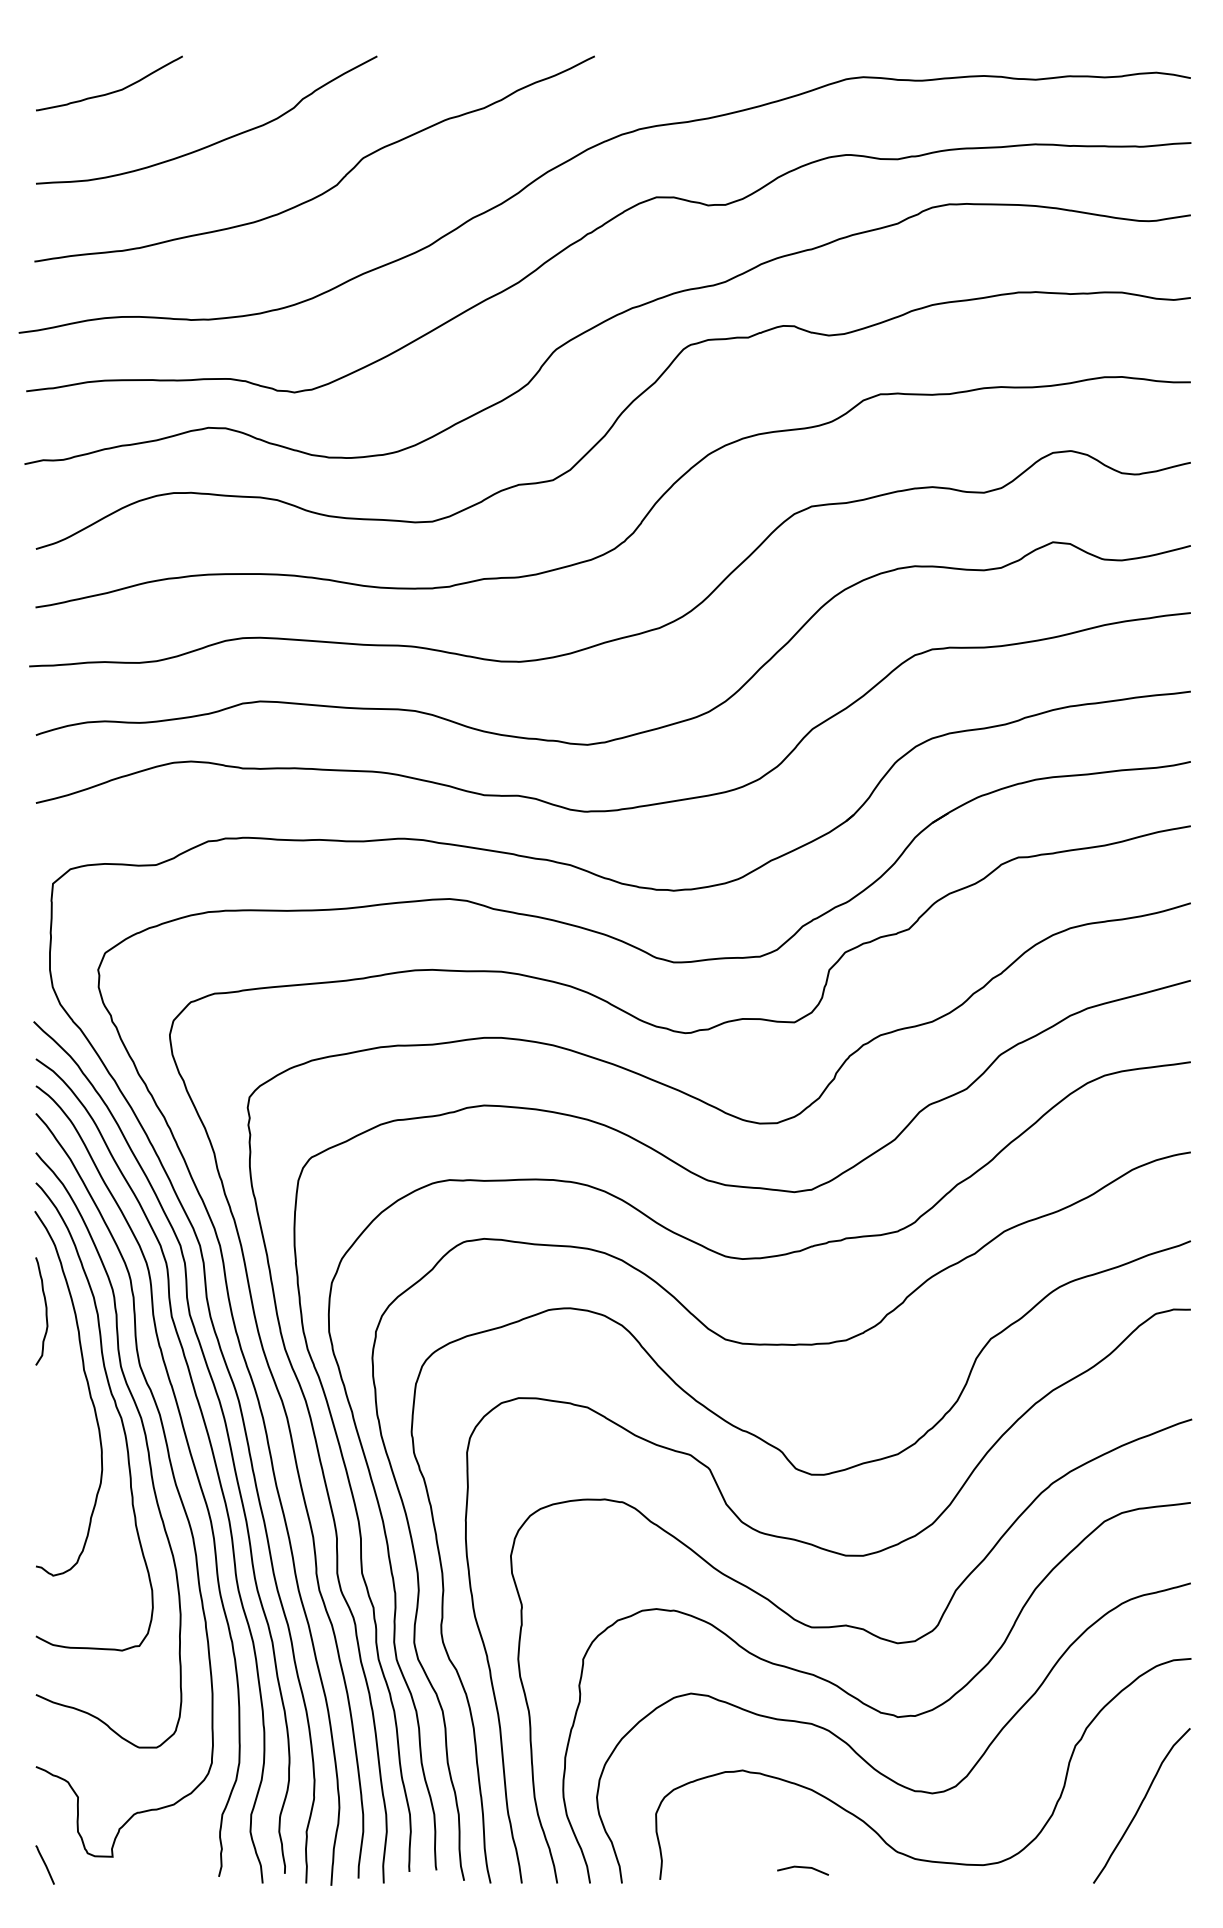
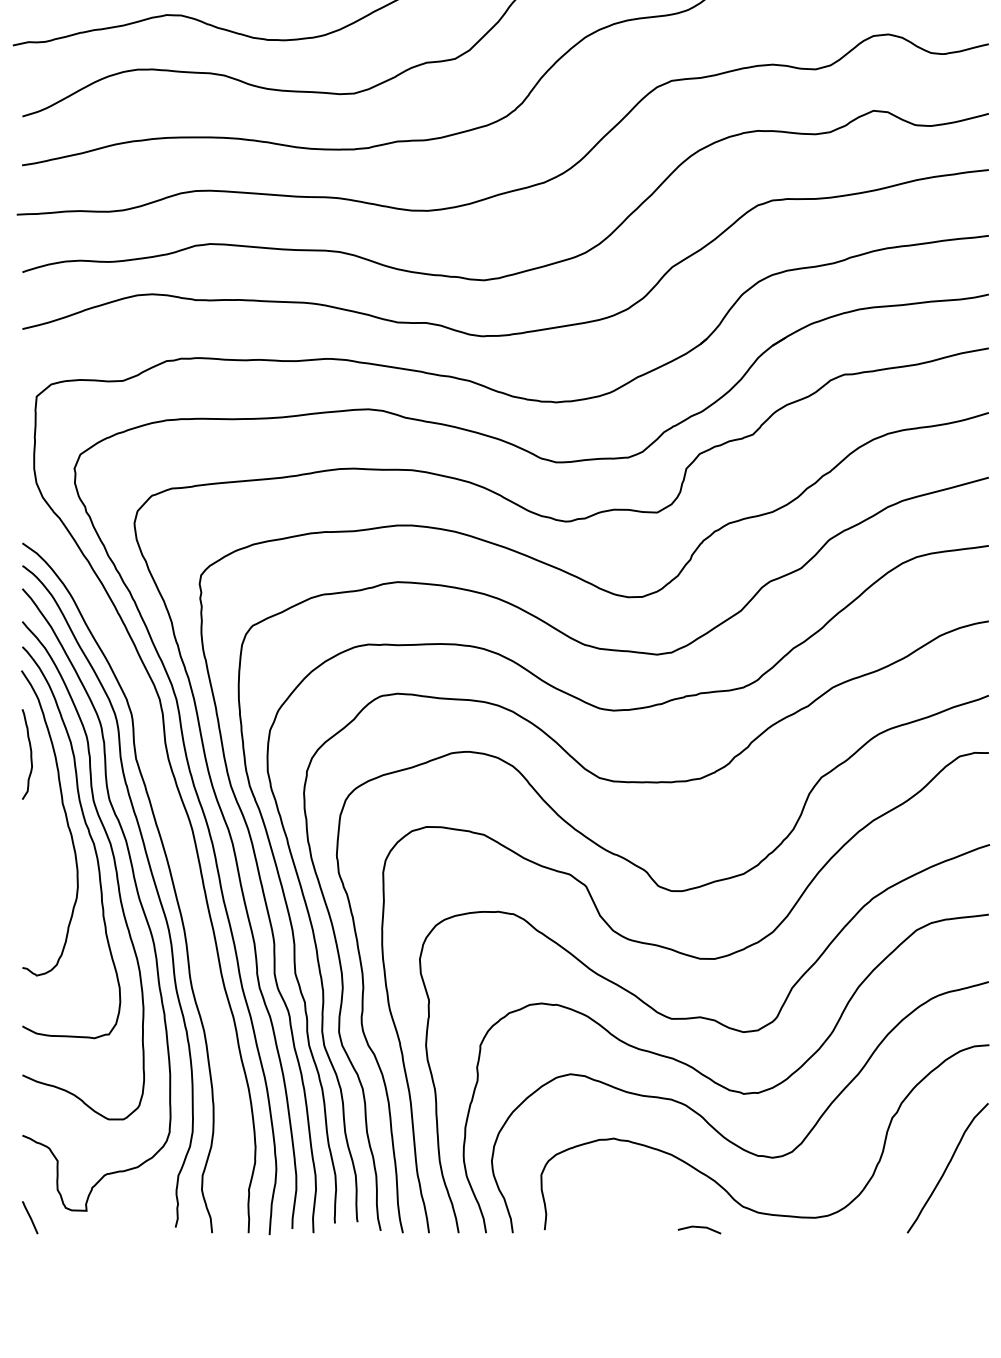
curve: (226, 1433) -> (181, 856), removed
line: (802, 1868) -> (699, 1228), moved

